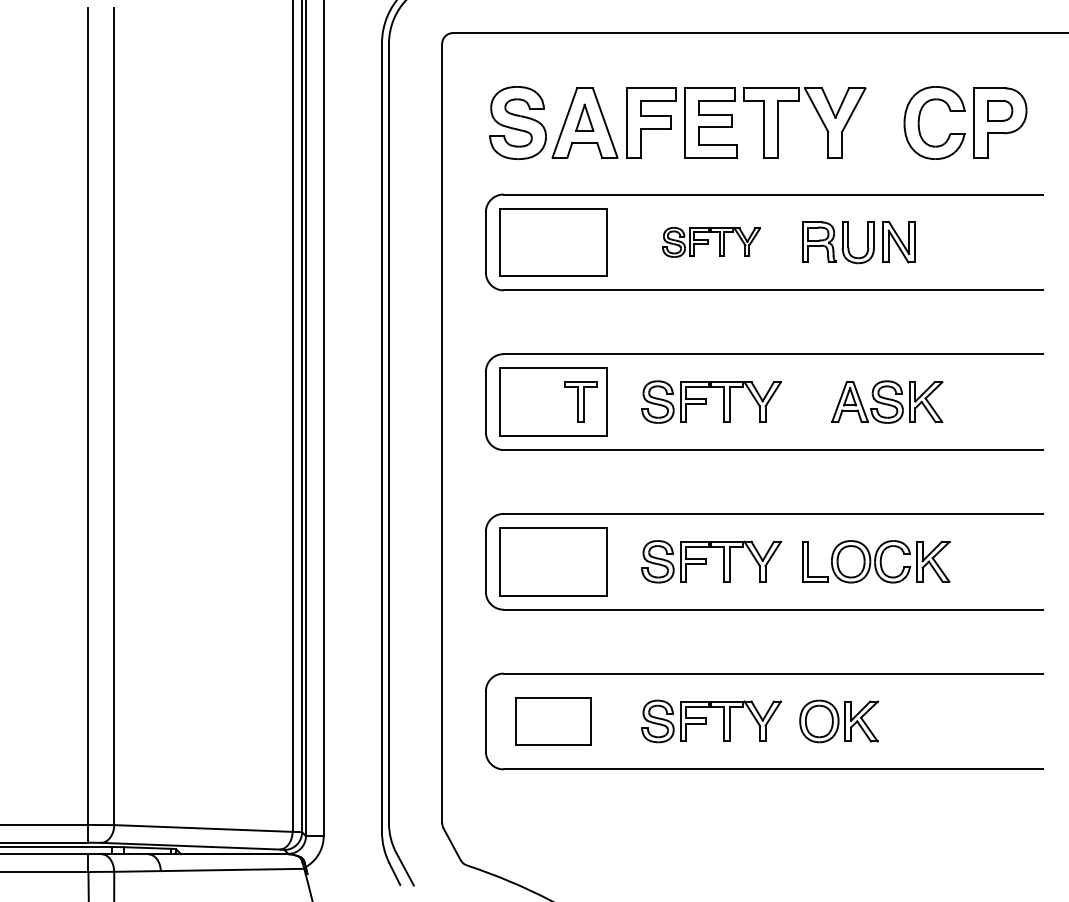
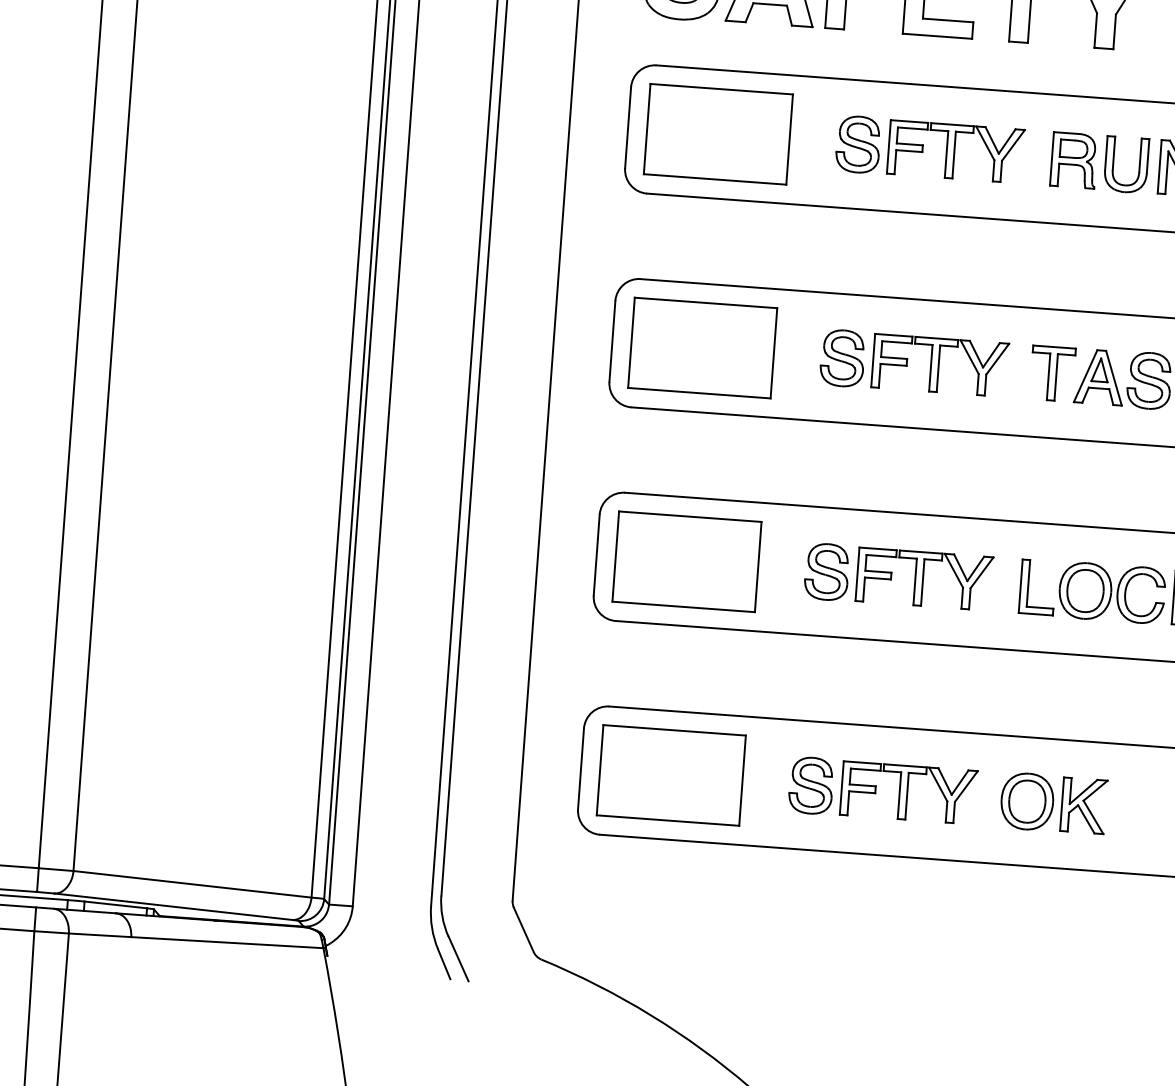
part: (711, 242) -> (930, 149), size x1.43
part: (580, 401) -> (1052, 372), moved
part: (553, 721) -> (671, 775), size x1.43

